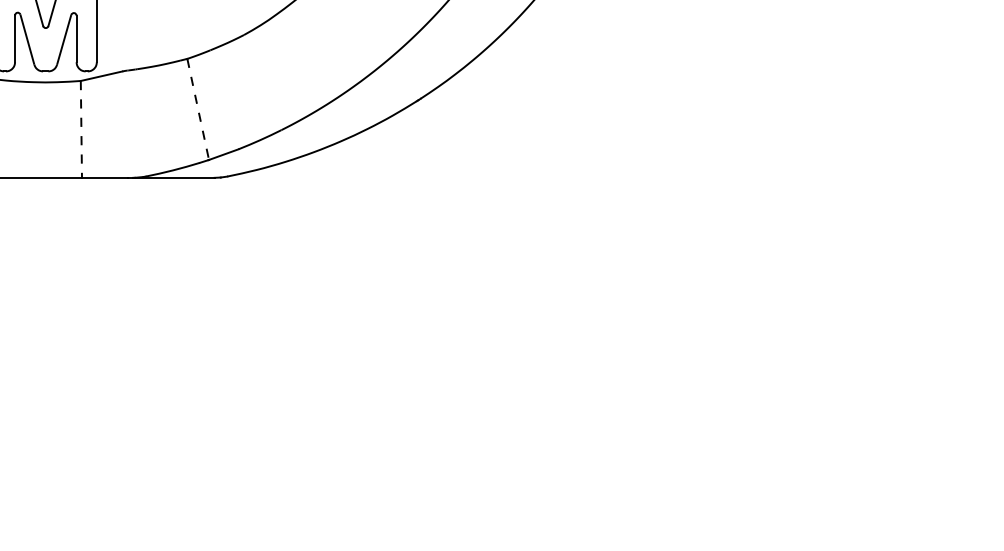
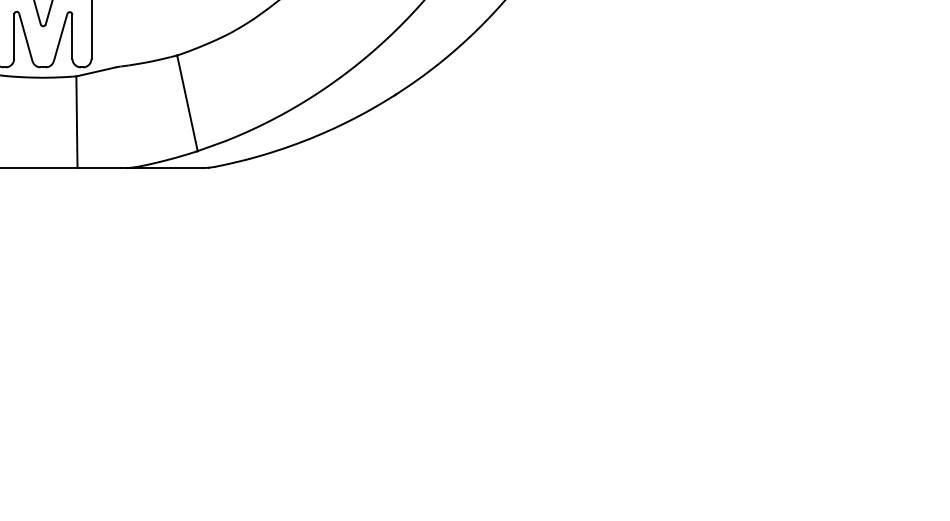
line: (198, 109) -> (187, 103), dashed -> solid
line: (81, 129) -> (77, 122), dashed -> solid

